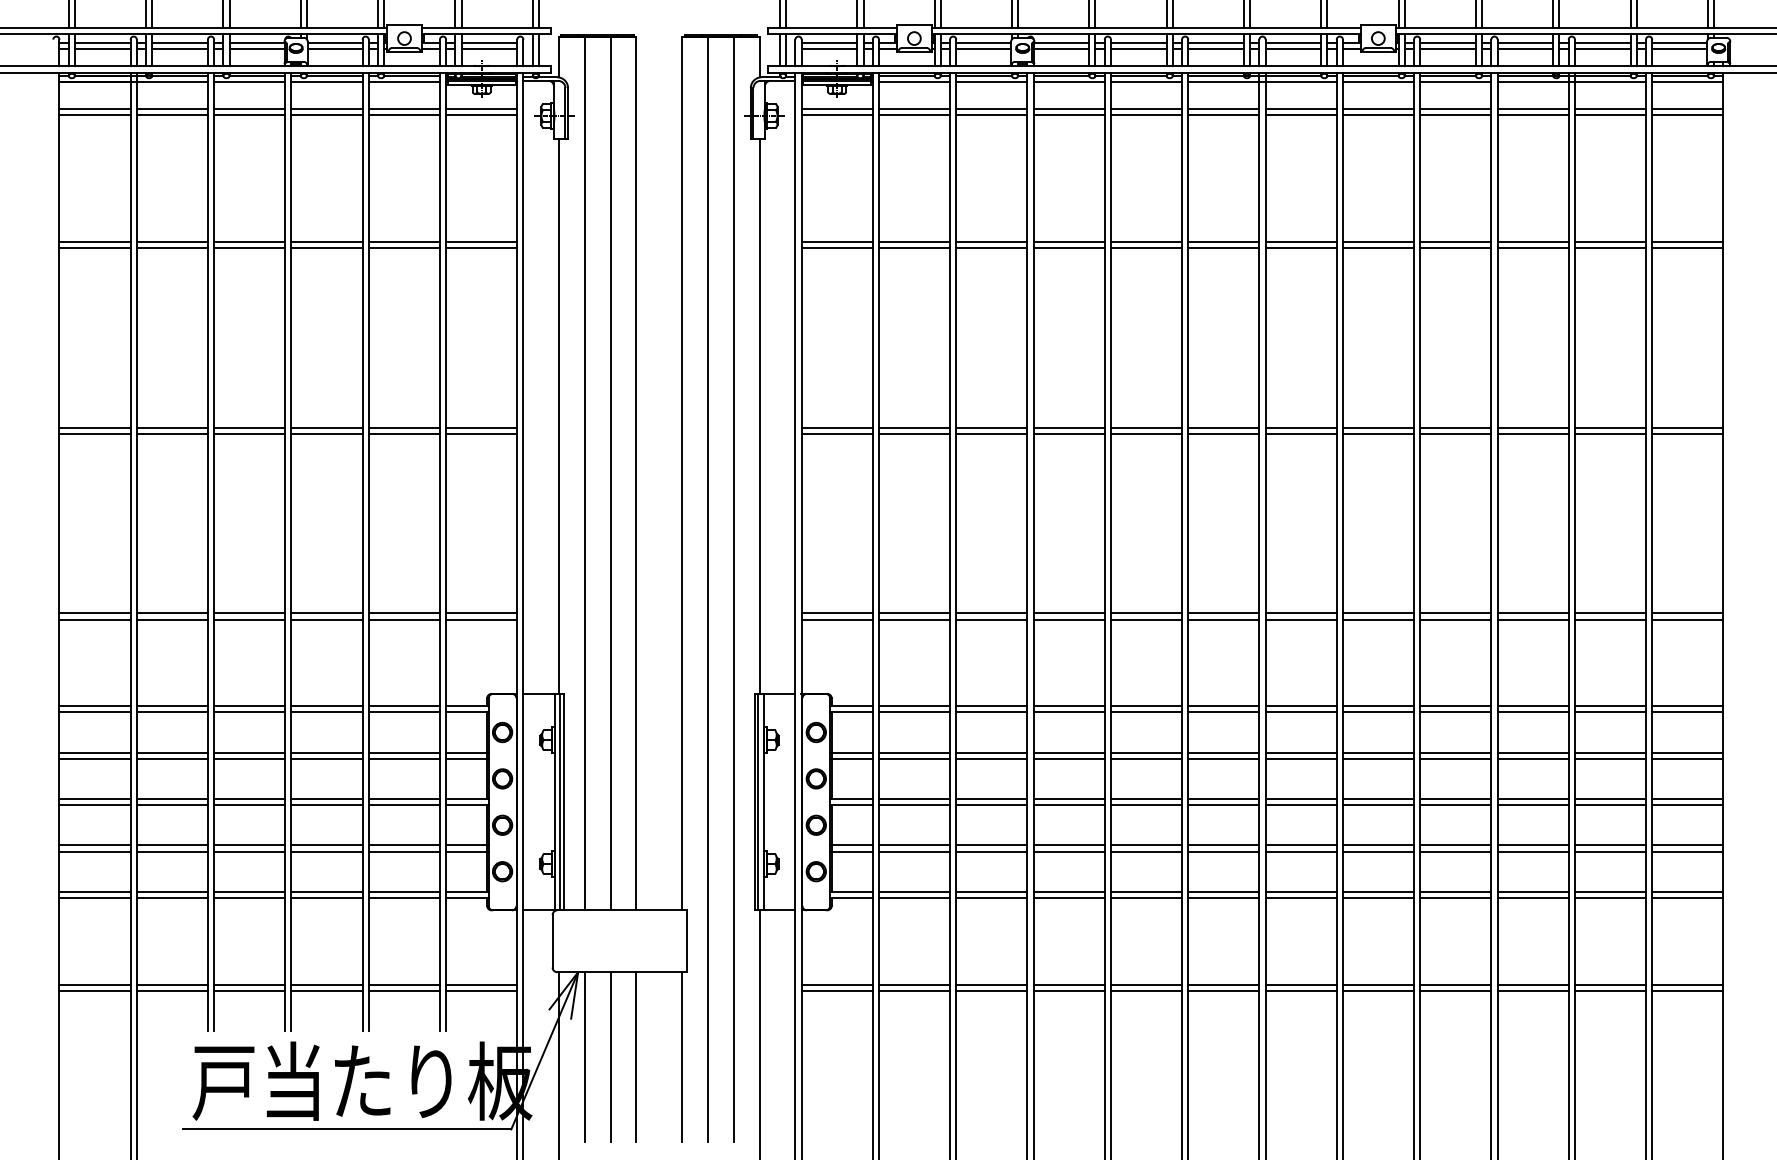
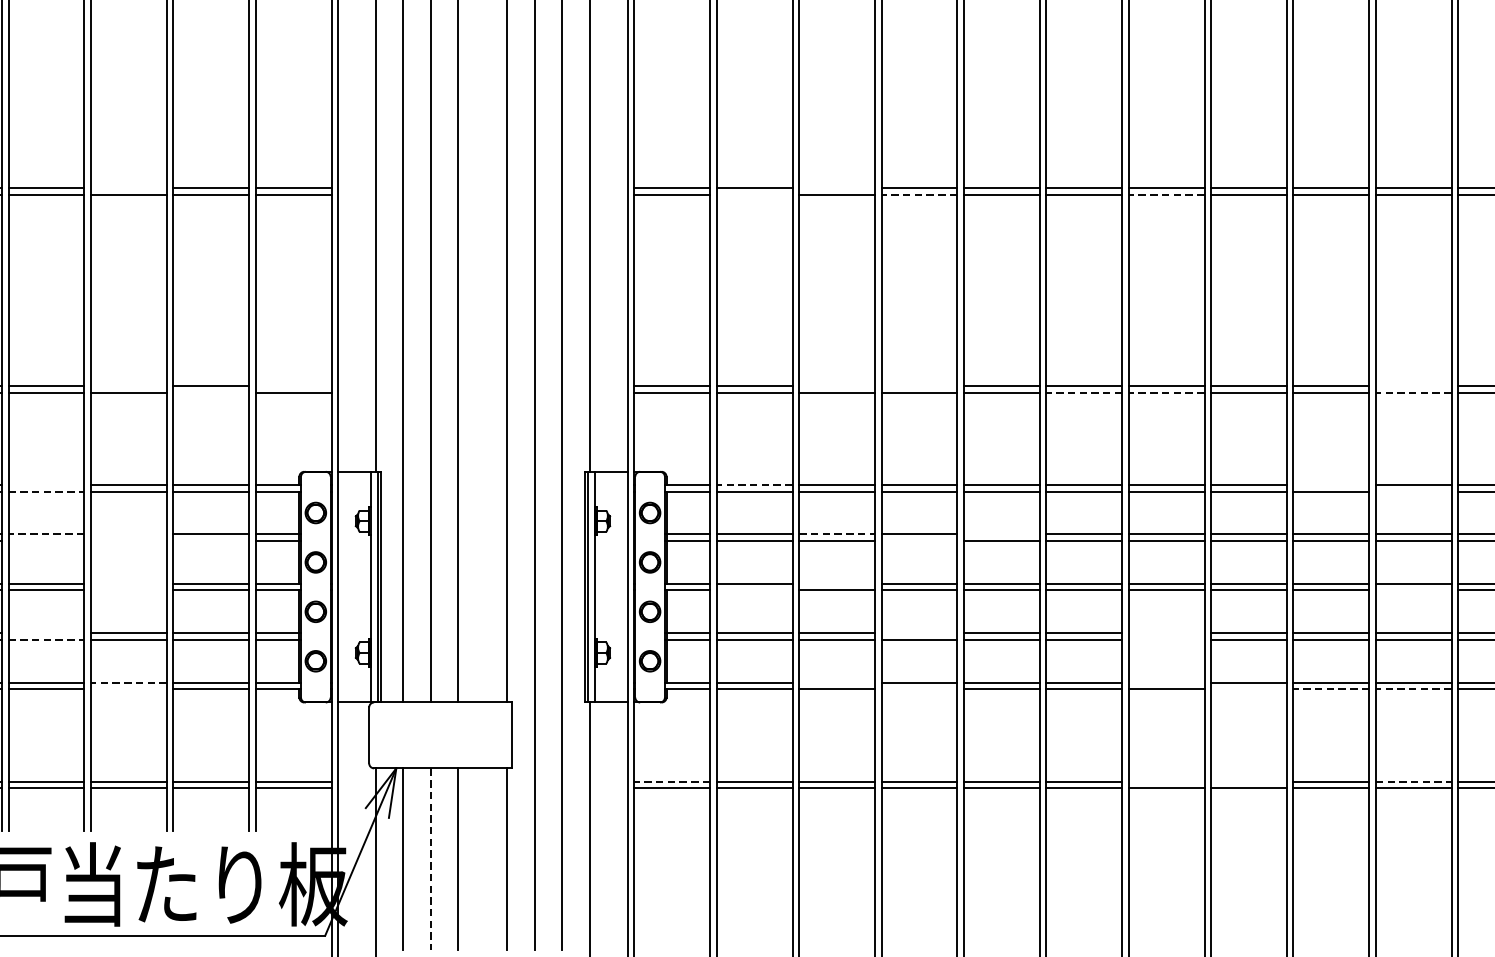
line: (326, 427) -> (128, 188), removed
line: (991, 427) -> (836, 188), removed
line: (914, 434) -> (754, 195), removed
line: (1069, 434) -> (919, 195), solid -> dashed
line: (1301, 434) -> (1166, 195), solid -> dashed
line: (326, 613) -> (128, 386), removed
line: (481, 613) -> (293, 386), removed
line: (991, 613) -> (836, 386), removed
line: (1068, 613) -> (918, 386), removed
line: (1532, 613) -> (1413, 386), removed
line: (403, 619) -> (210, 392), removed
line: (1223, 619) -> (1083, 392), solid -> dashed
line: (1301, 619) -> (1166, 392), solid -> dashed
line: (1533, 619) -> (1414, 392), solid -> dashed
line: (249, 706) -> (46, 485), removed
line: (914, 706) -> (754, 485), solid -> dashed
line: (1455, 706) -> (1331, 485), removed
line: (249, 712) -> (46, 491), solid -> dashed
line: (1532, 712) -> (1413, 491), removed
line: (249, 752) -> (46, 534), solid -> dashed
line: (326, 752) -> (128, 534), removed
line: (991, 752) -> (836, 534), solid -> dashed
line: (1146, 752) -> (1001, 534), removed
line: (249, 758) -> (46, 540), removed
line: (326, 758) -> (128, 540), removed
line: (403, 758) -> (210, 540), removed
line: (1068, 758) -> (918, 540), removed
line: (326, 799) -> (128, 584), removed
line: (991, 799) -> (836, 584), removed
line: (326, 805) -> (128, 590), removed
line: (914, 805) -> (754, 590), removed
line: (1532, 805) -> (1413, 590), removed
line: (249, 845) -> (46, 633), removed
line: (1068, 845) -> (918, 633), removed
line: (1300, 845) -> (1165, 633), removed
line: (249, 851) -> (46, 639), solid -> dashed
line: (1300, 851) -> (1165, 639), removed
line: (327, 891) -> (129, 682), solid -> dashed
line: (991, 891) -> (836, 682), removed
line: (1300, 891) -> (1165, 682), removed
line: (326, 898) -> (128, 689), removed
line: (1068, 898) -> (918, 689), removed
line: (1378, 898) -> (1248, 689), removed
line: (1455, 898) -> (1331, 689), solid -> dashed
line: (1533, 898) -> (1414, 689), solid -> dashed
line: (837, 984) -> (672, 781), solid -> dashed
line: (1300, 984) -> (1165, 781), removed
line: (1378, 984) -> (1248, 781), removed
line: (1533, 984) -> (1414, 781), solid -> dashed
line: (610, 1057) -> (430, 859), solid -> dashed

